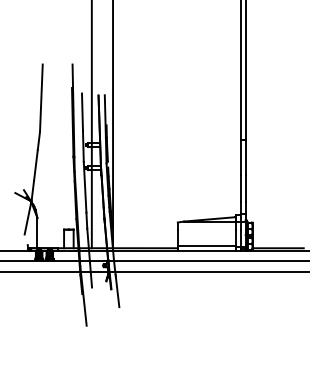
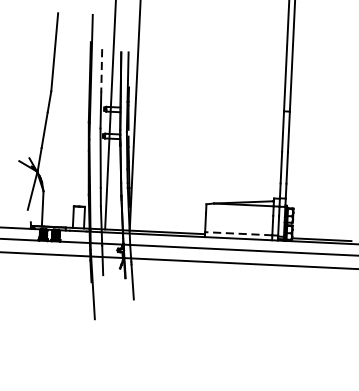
line: (82, 112) -> (101, 71), solid -> dashed
line: (206, 246) -> (238, 233), solid -> dashed

